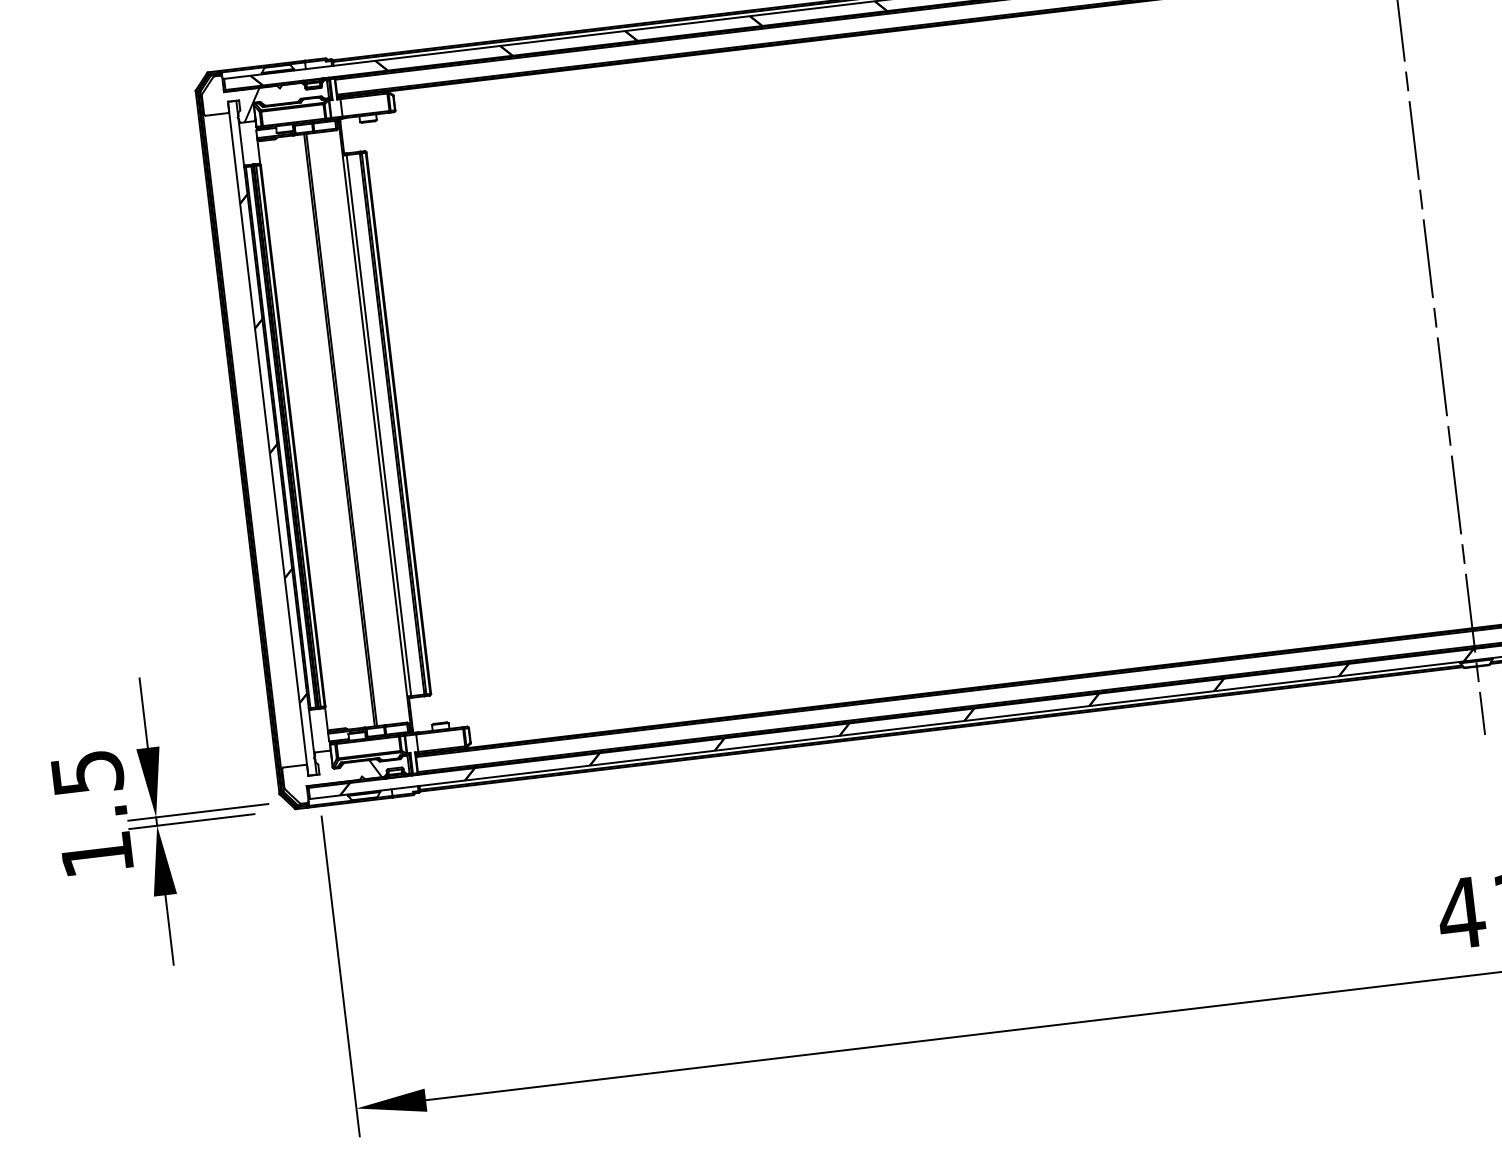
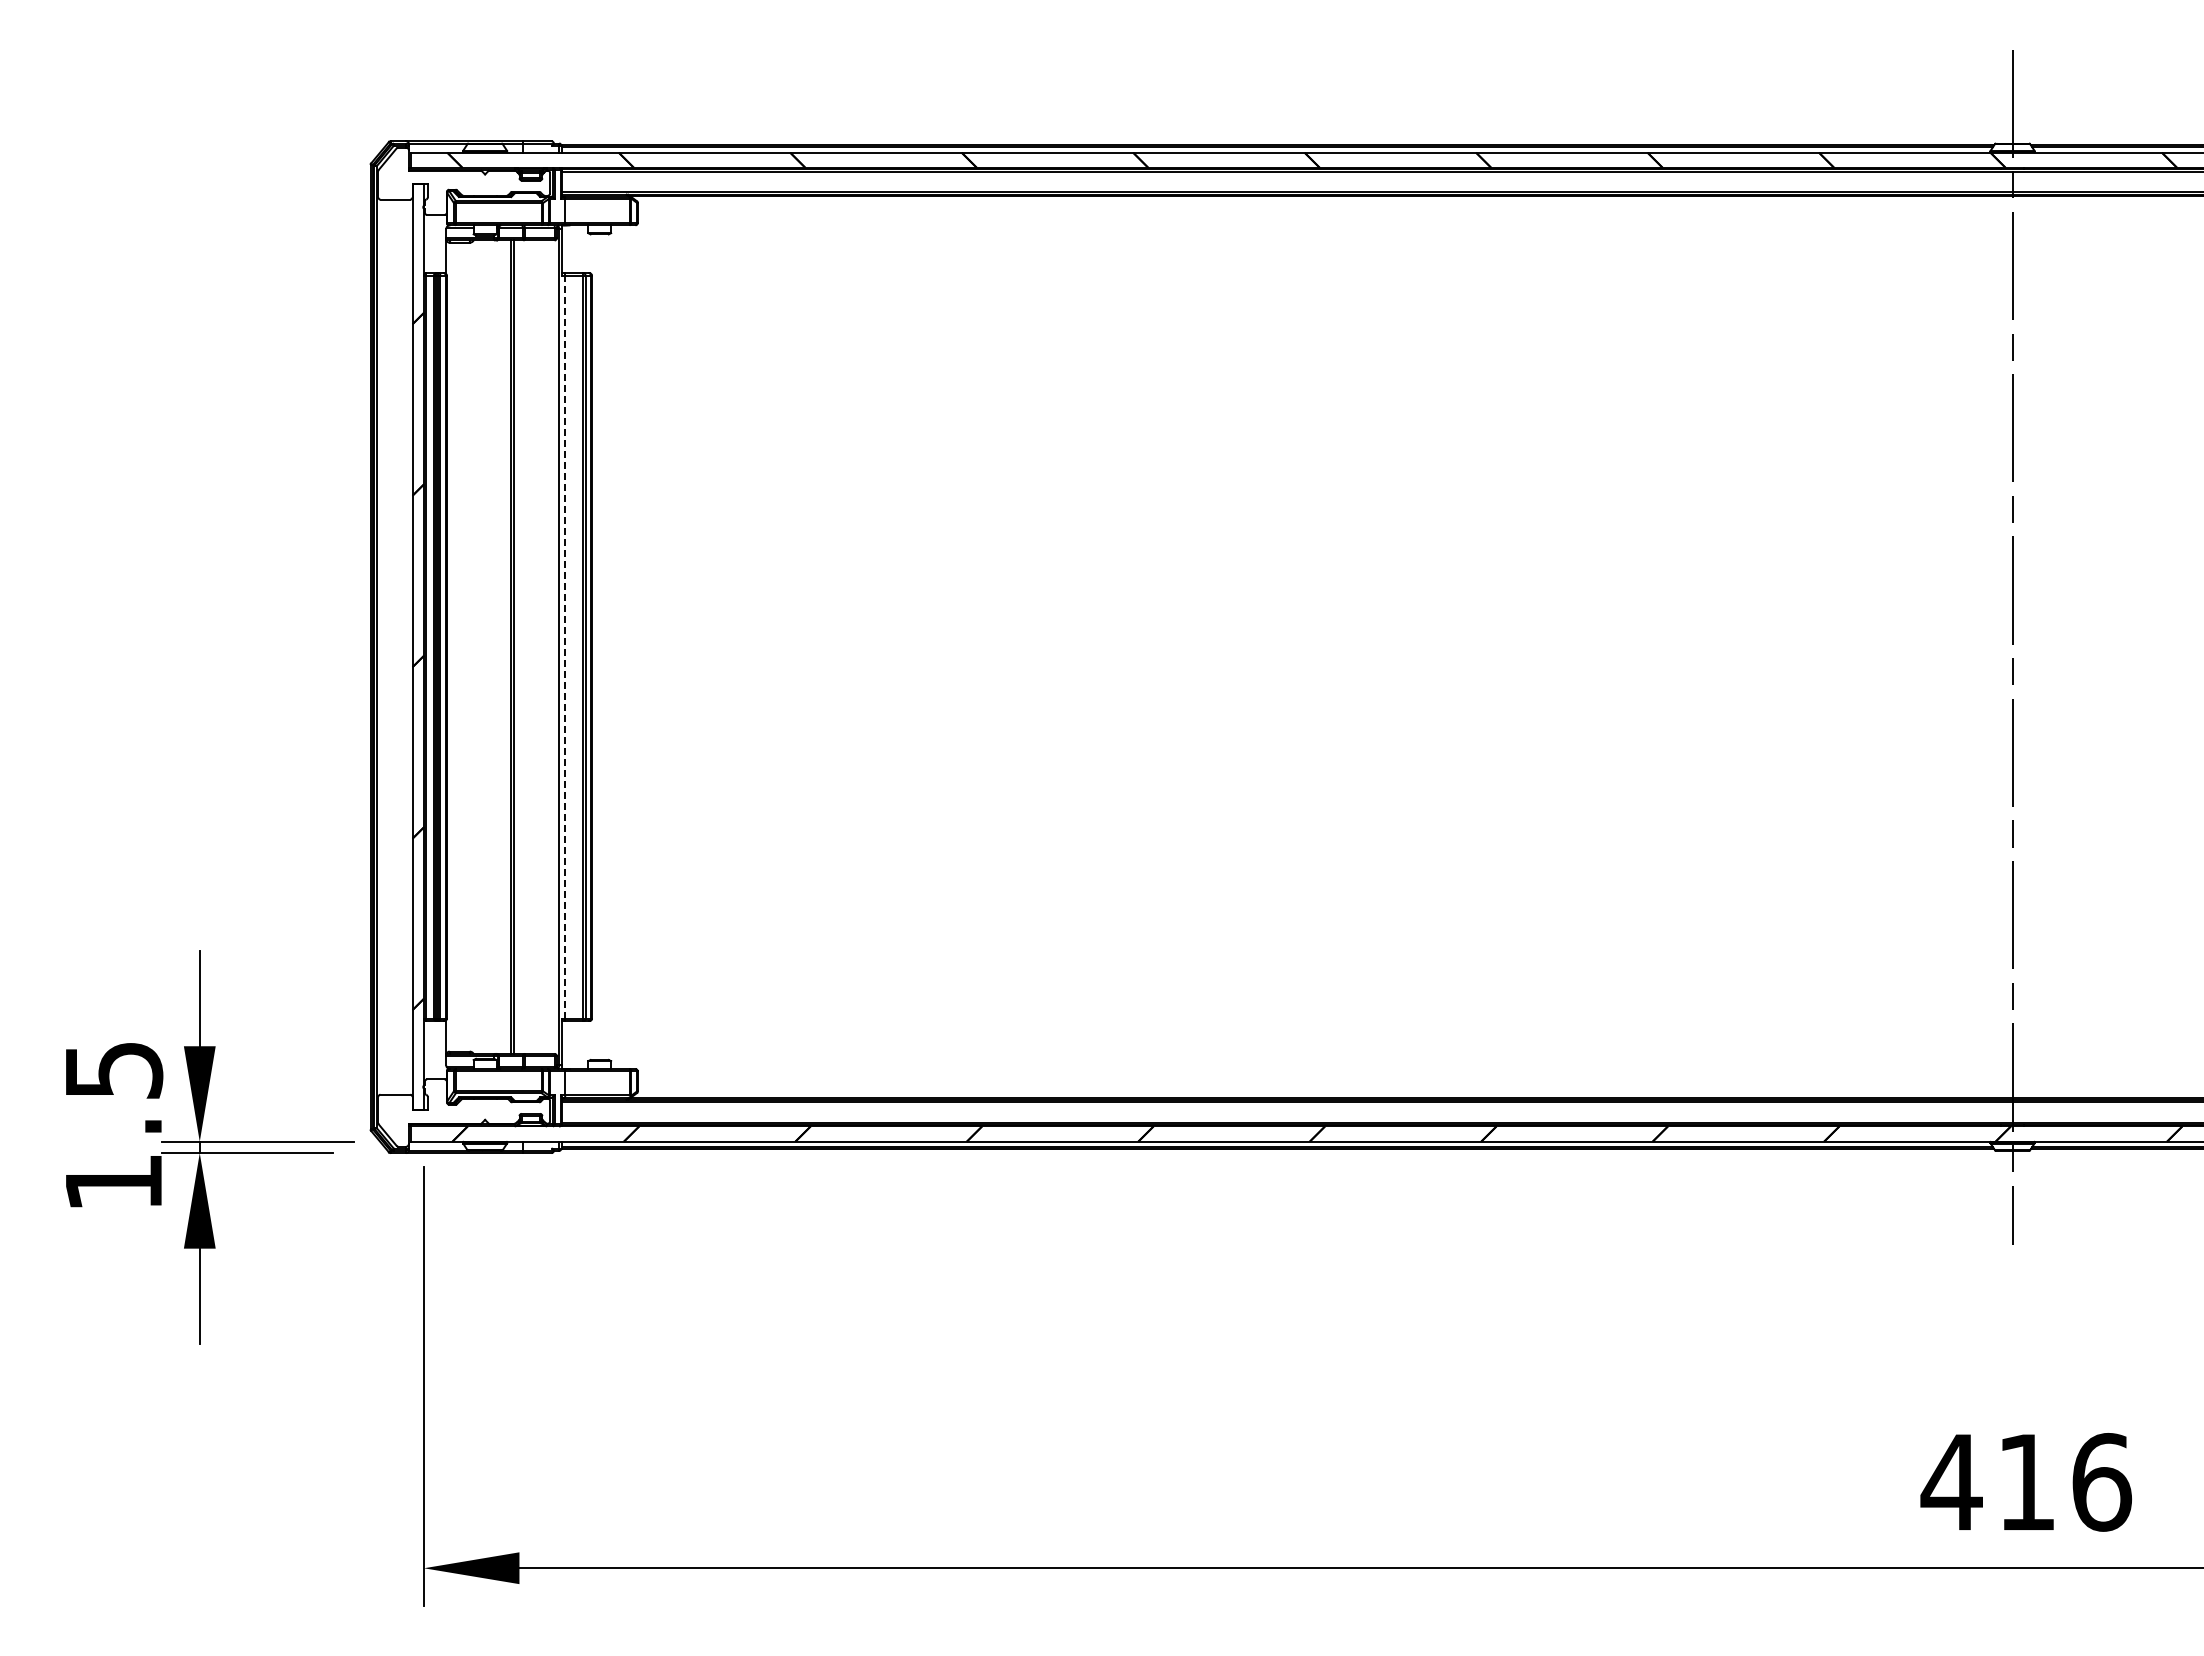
hatch: (251, 104) -> (444, 192), removed
line: (378, 425) -> (564, 647), solid -> dashed
hatch: (375, 768) -> (504, 1110), removed

